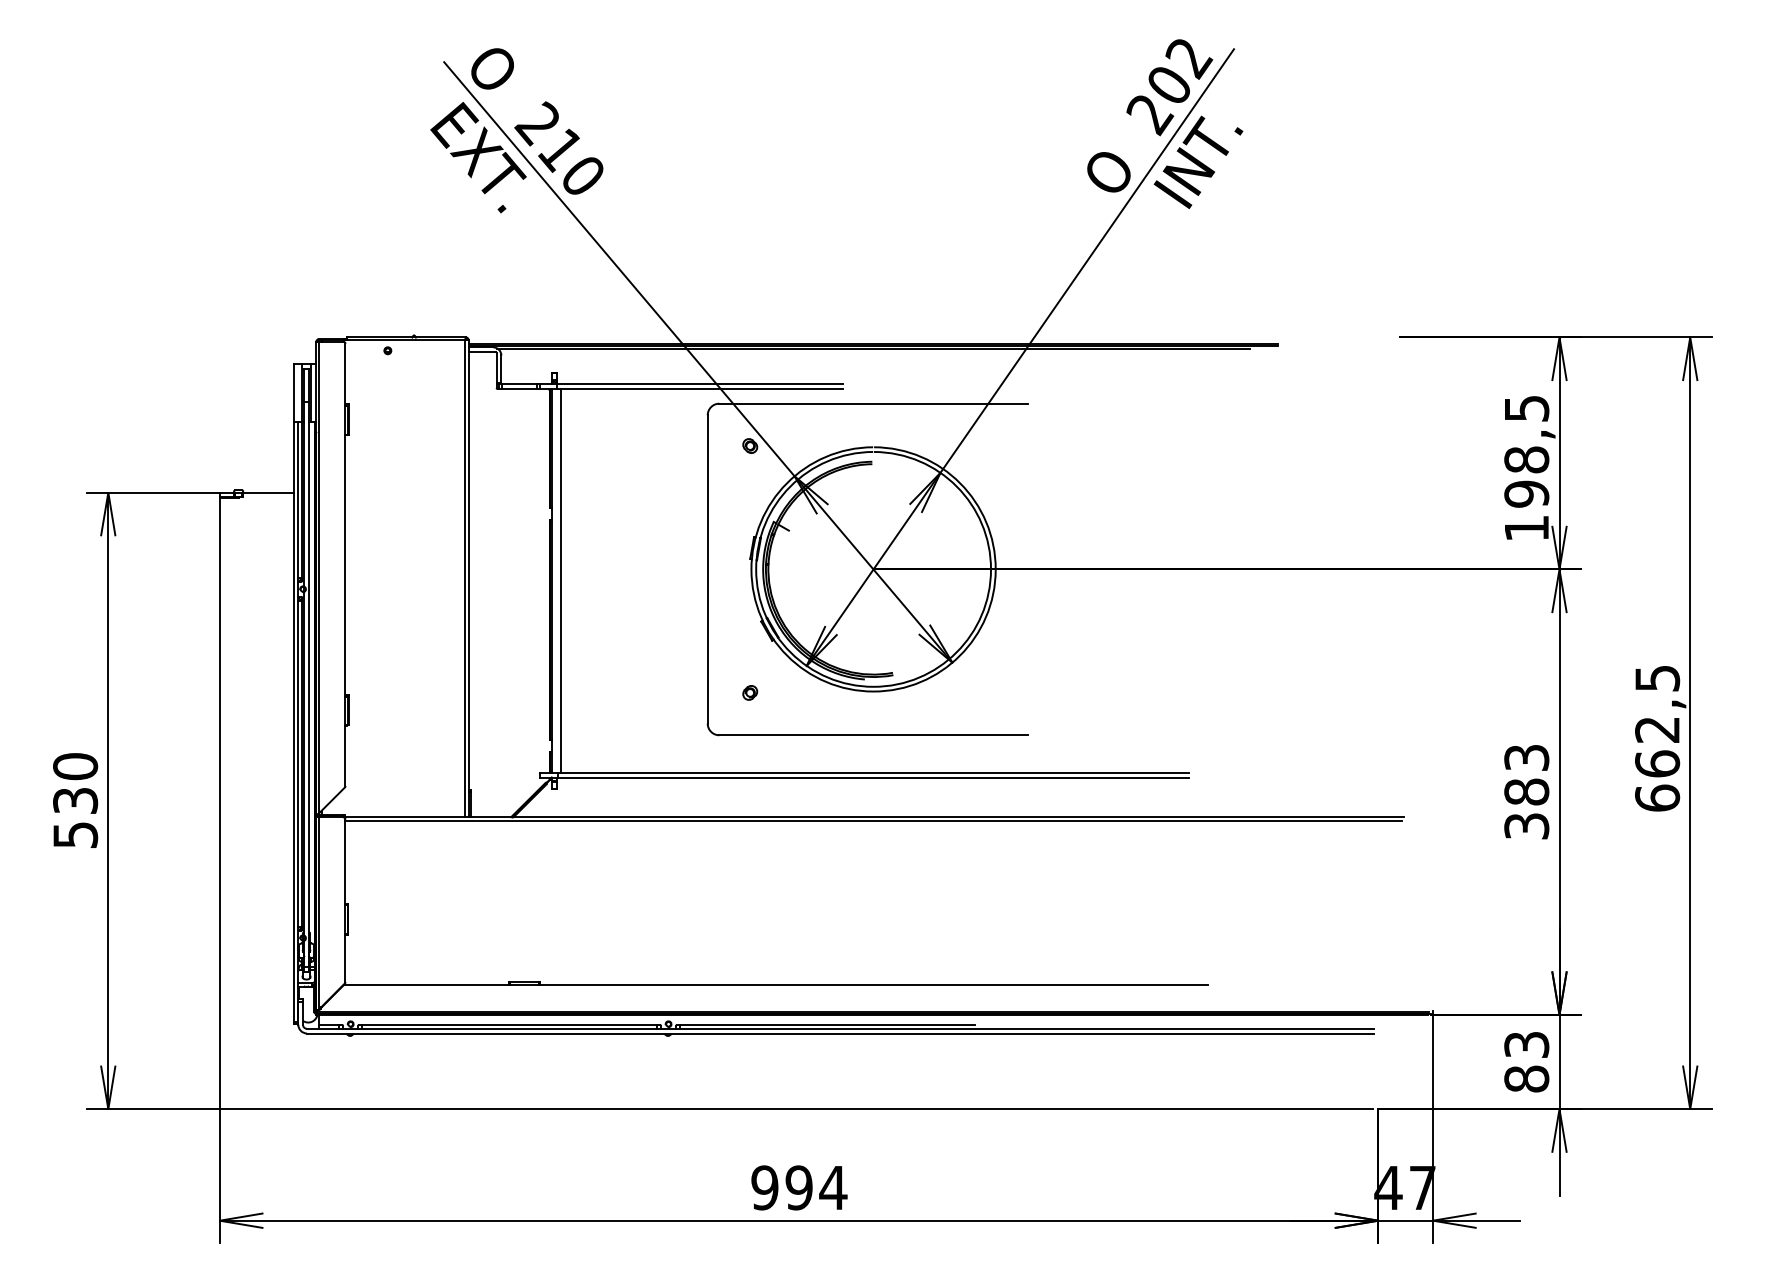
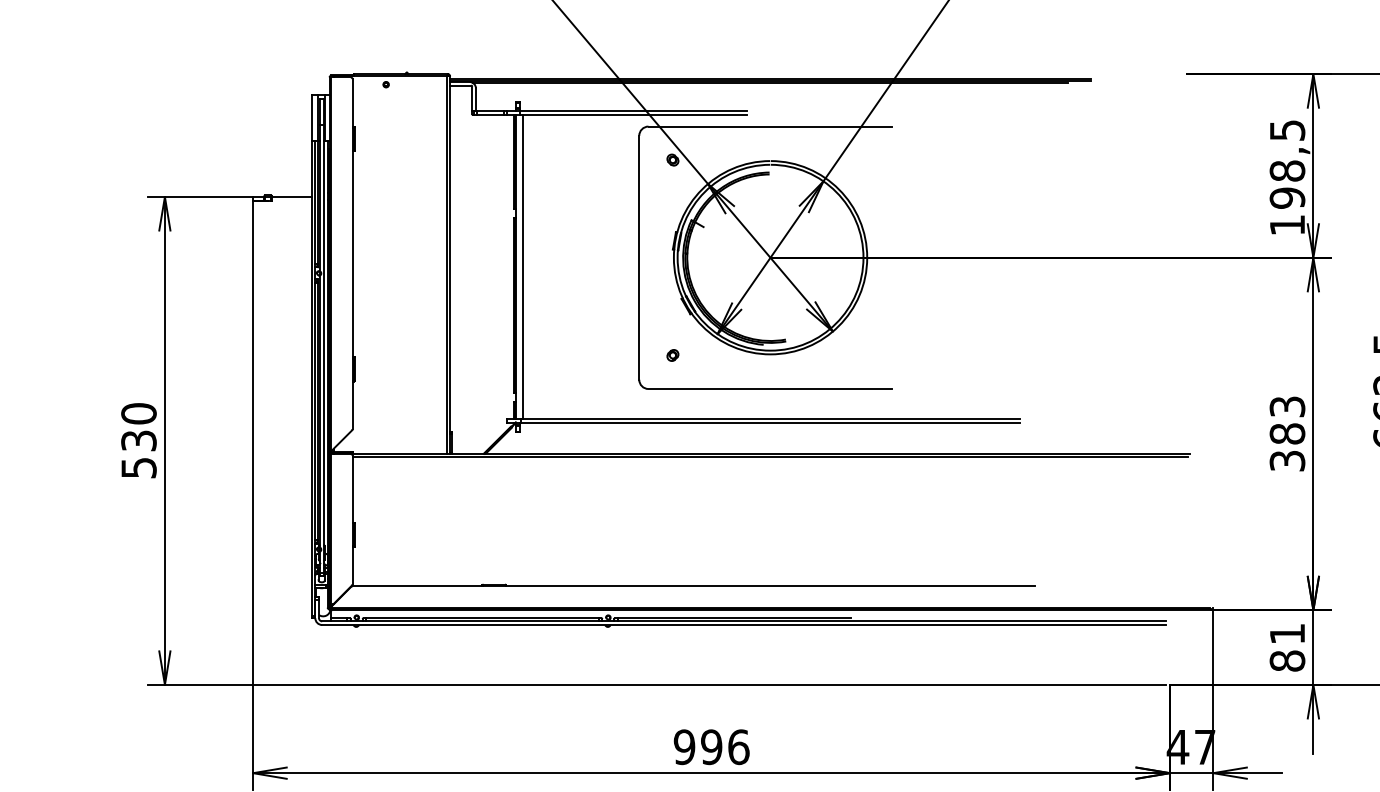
text: (1526, 1044) -> (1287, 633), 83 -> 81
text: (833, 1187) -> (738, 746), 994 -> 996

